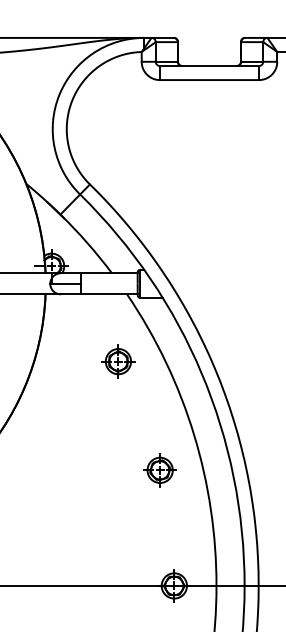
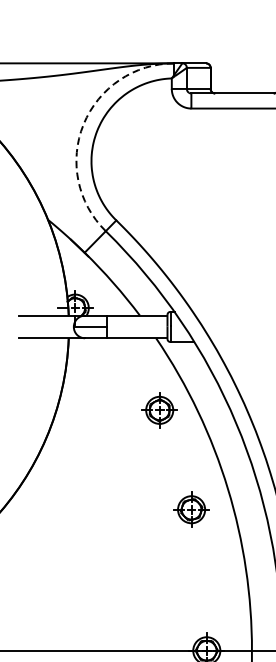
arc: (59, 94) -> (83, 124), solid -> dashed
part: (118, 361) -> (159, 410), moved
part: (159, 470) -> (190, 509), moved

